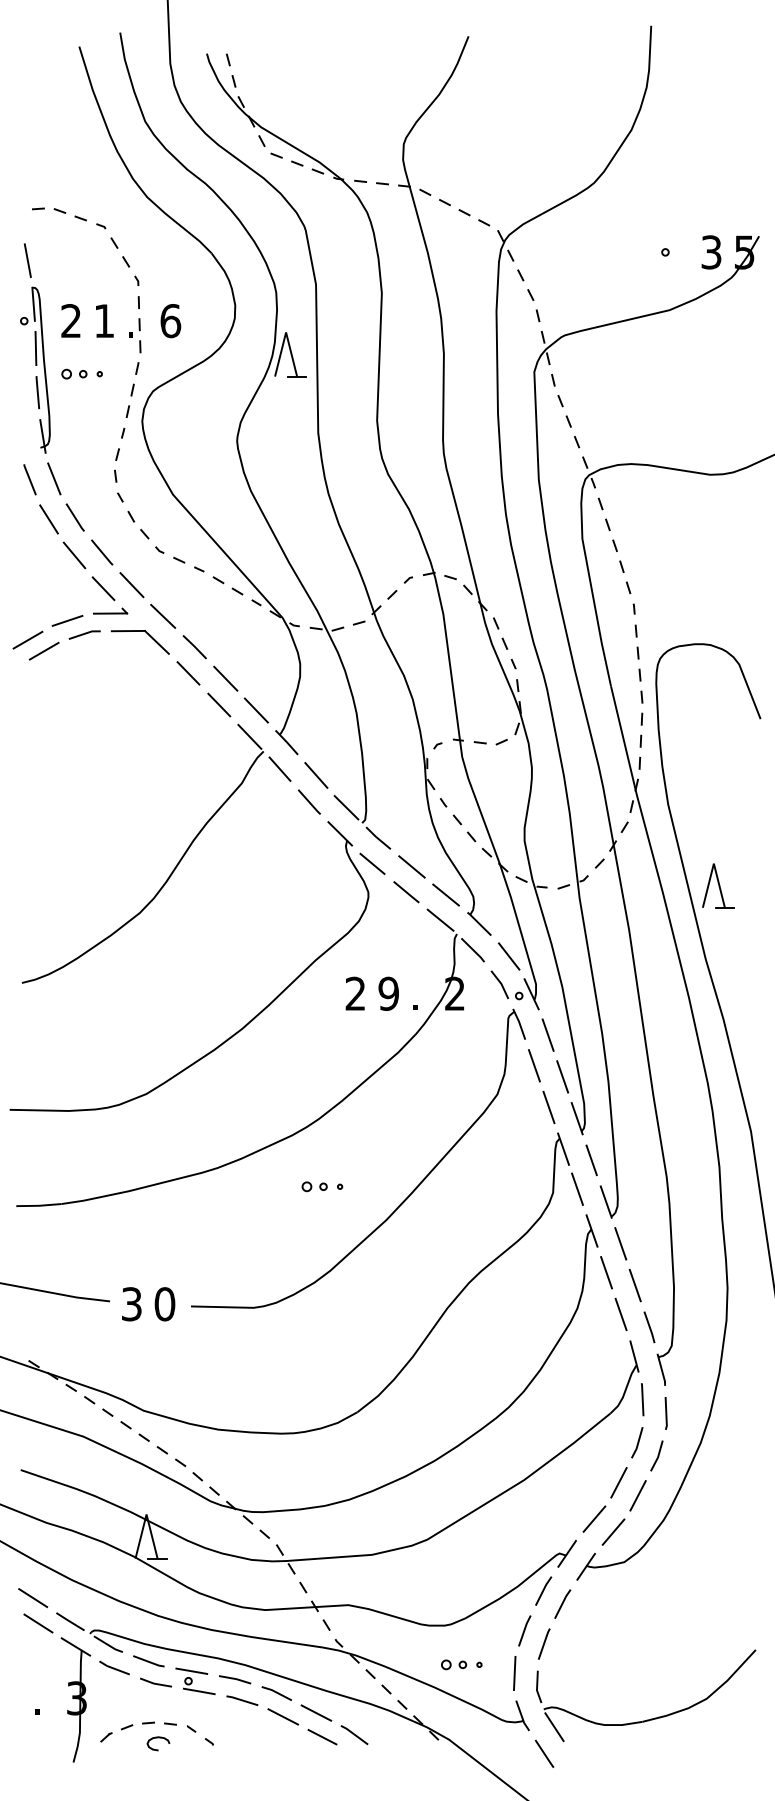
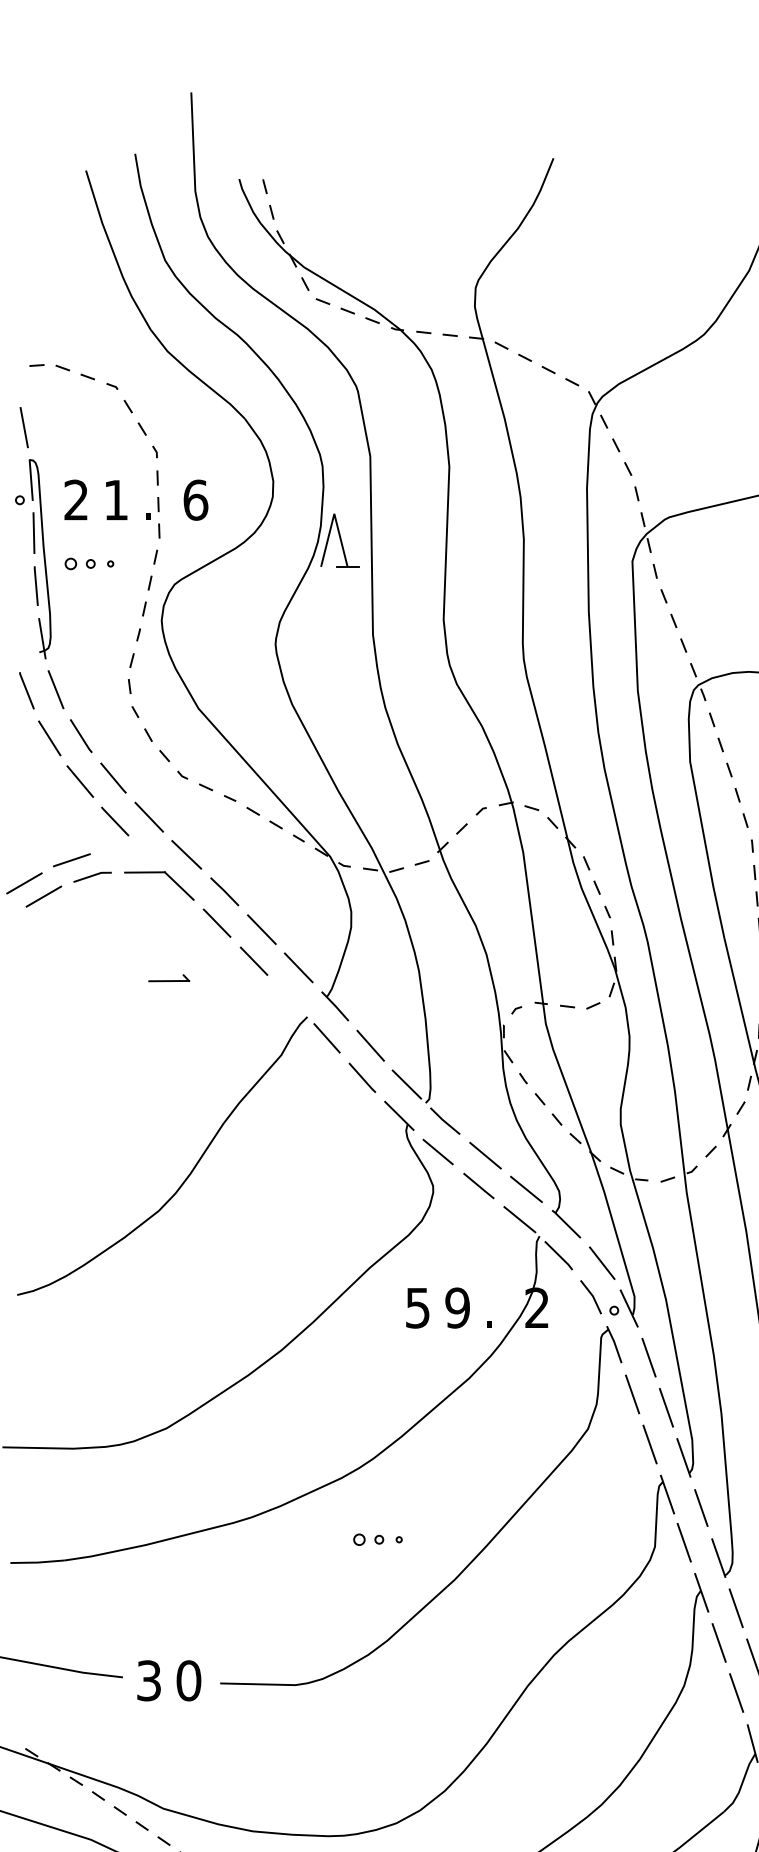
part: (110, 610) -> (169, 977), moved
line: (249, 736) -> (290, 999), removed
text: (355, 993) -> (417, 1307), 2 -> 5

